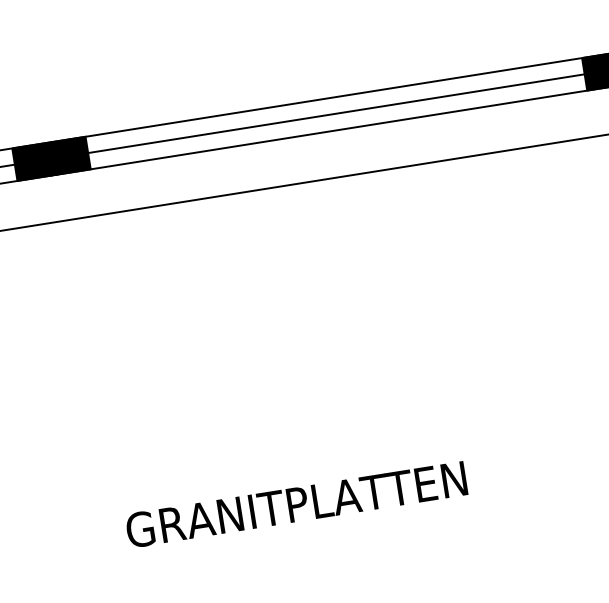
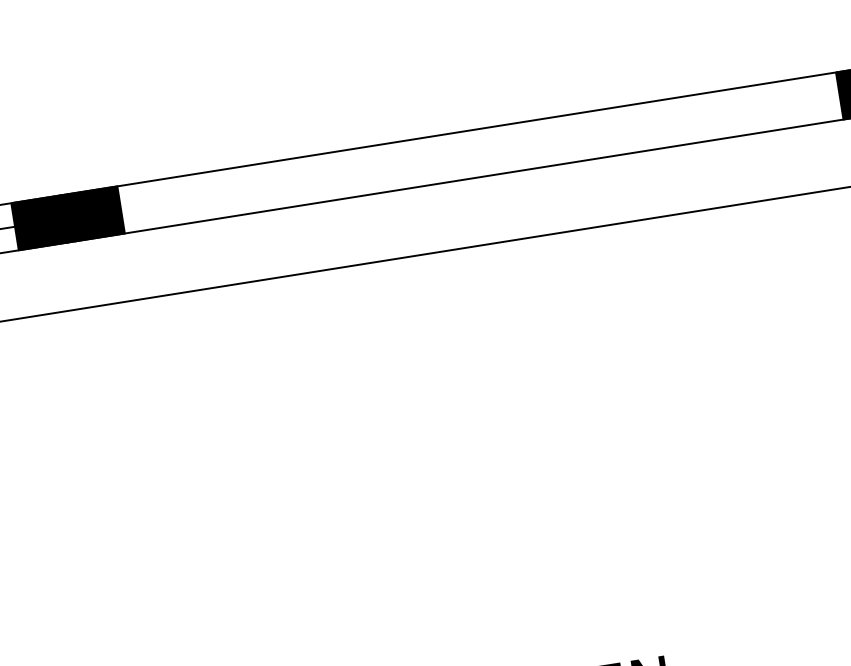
line: (336, 113) -> (480, 152), removed

